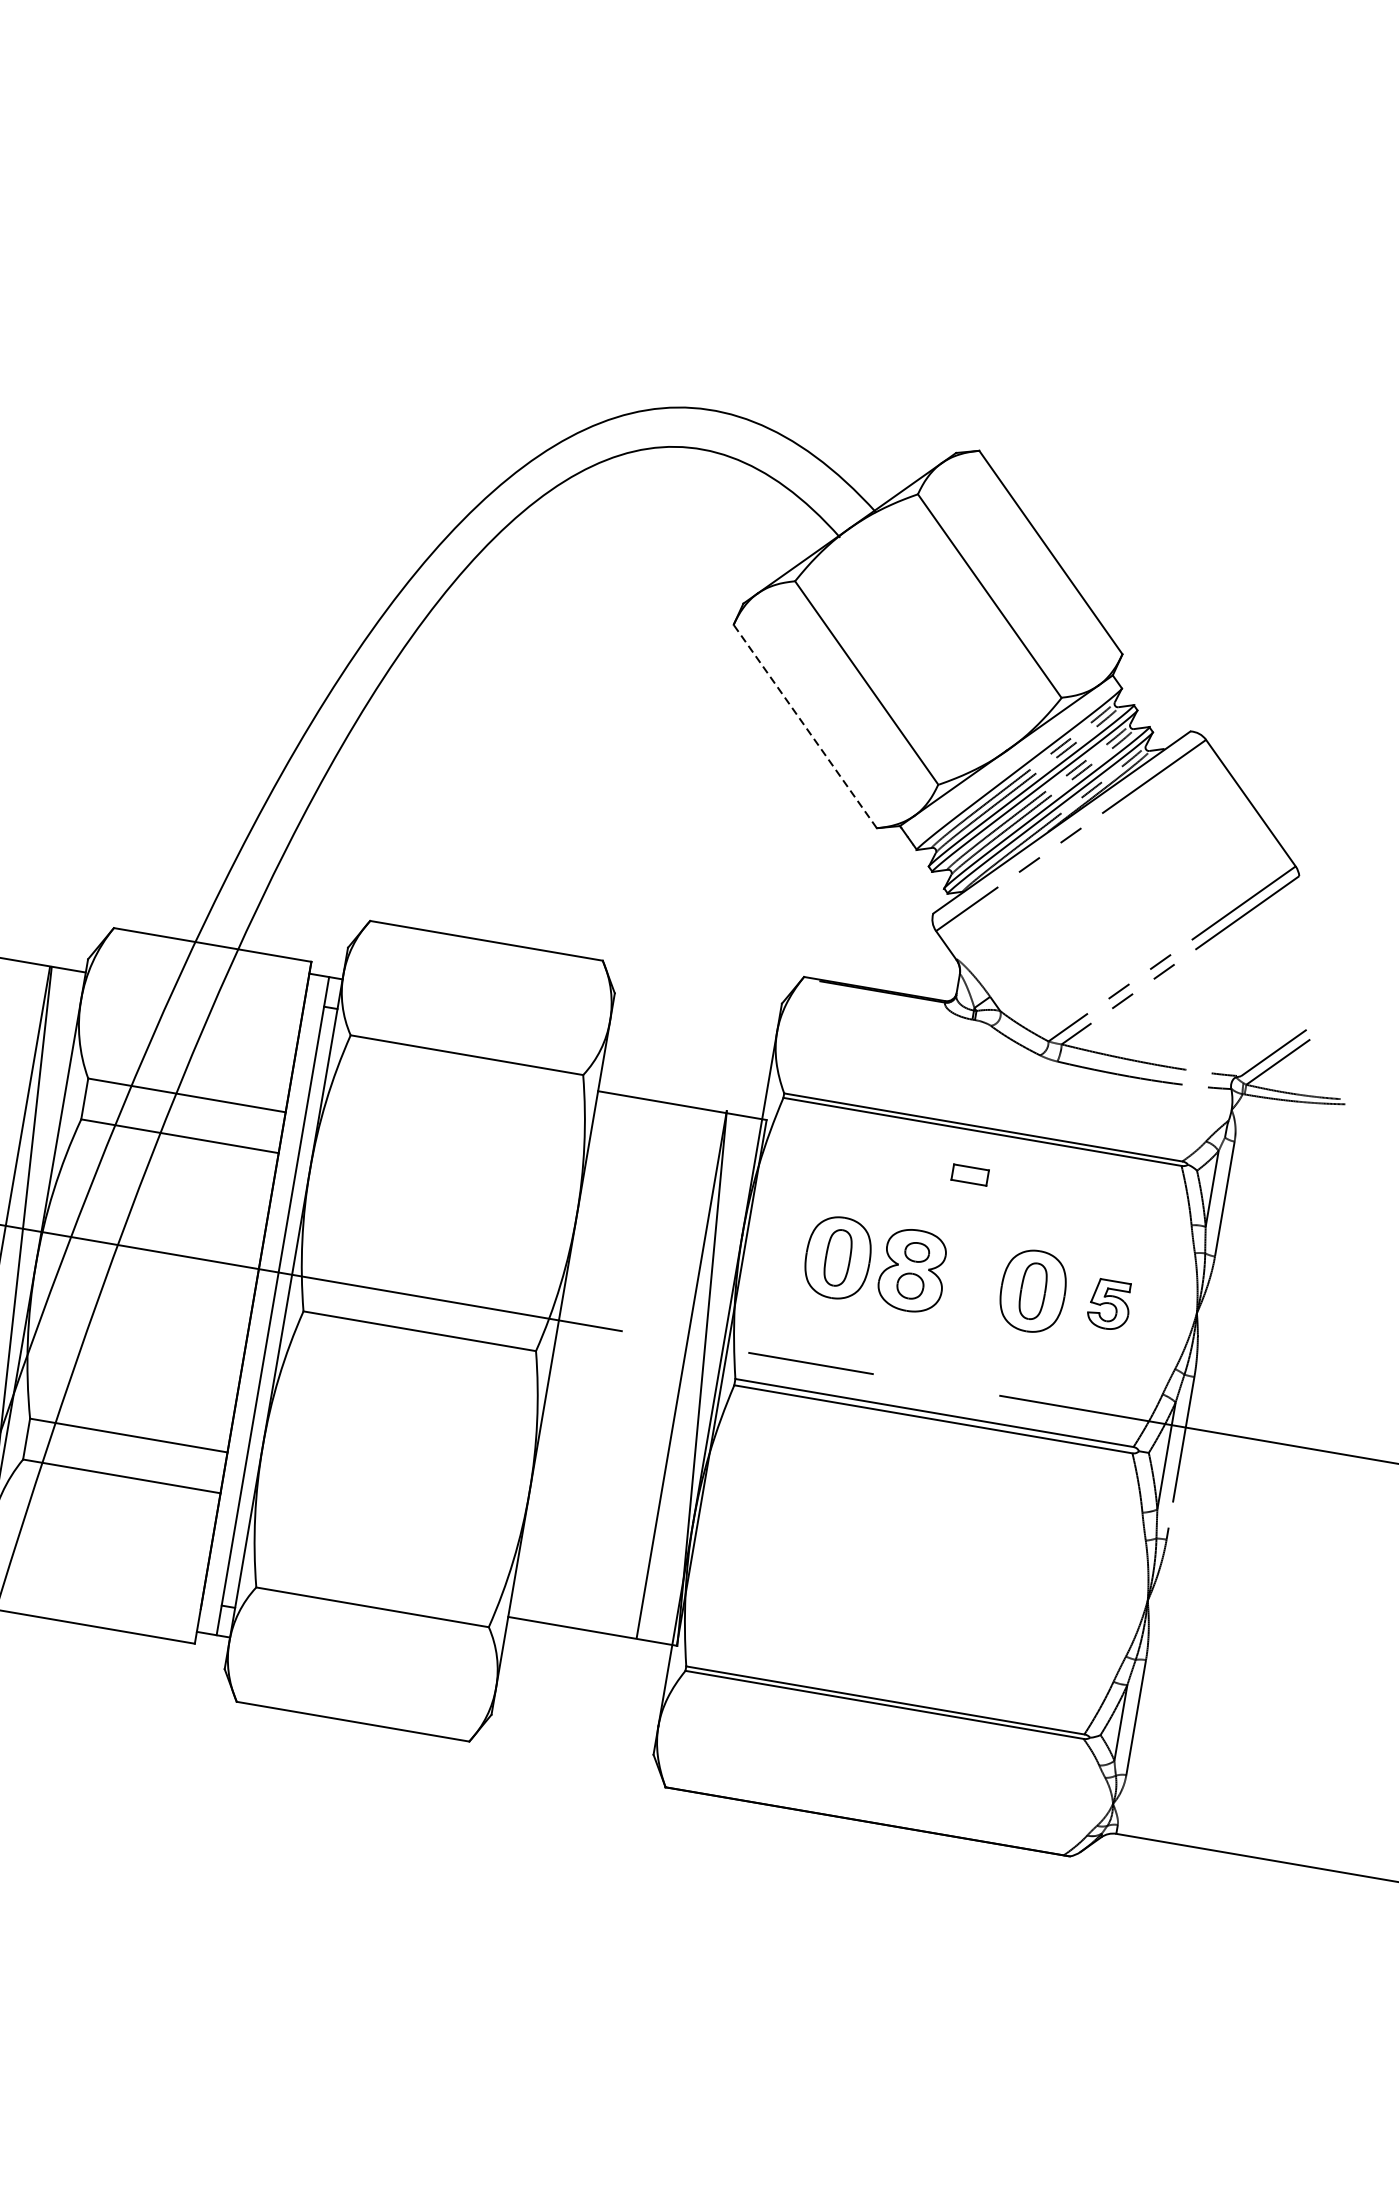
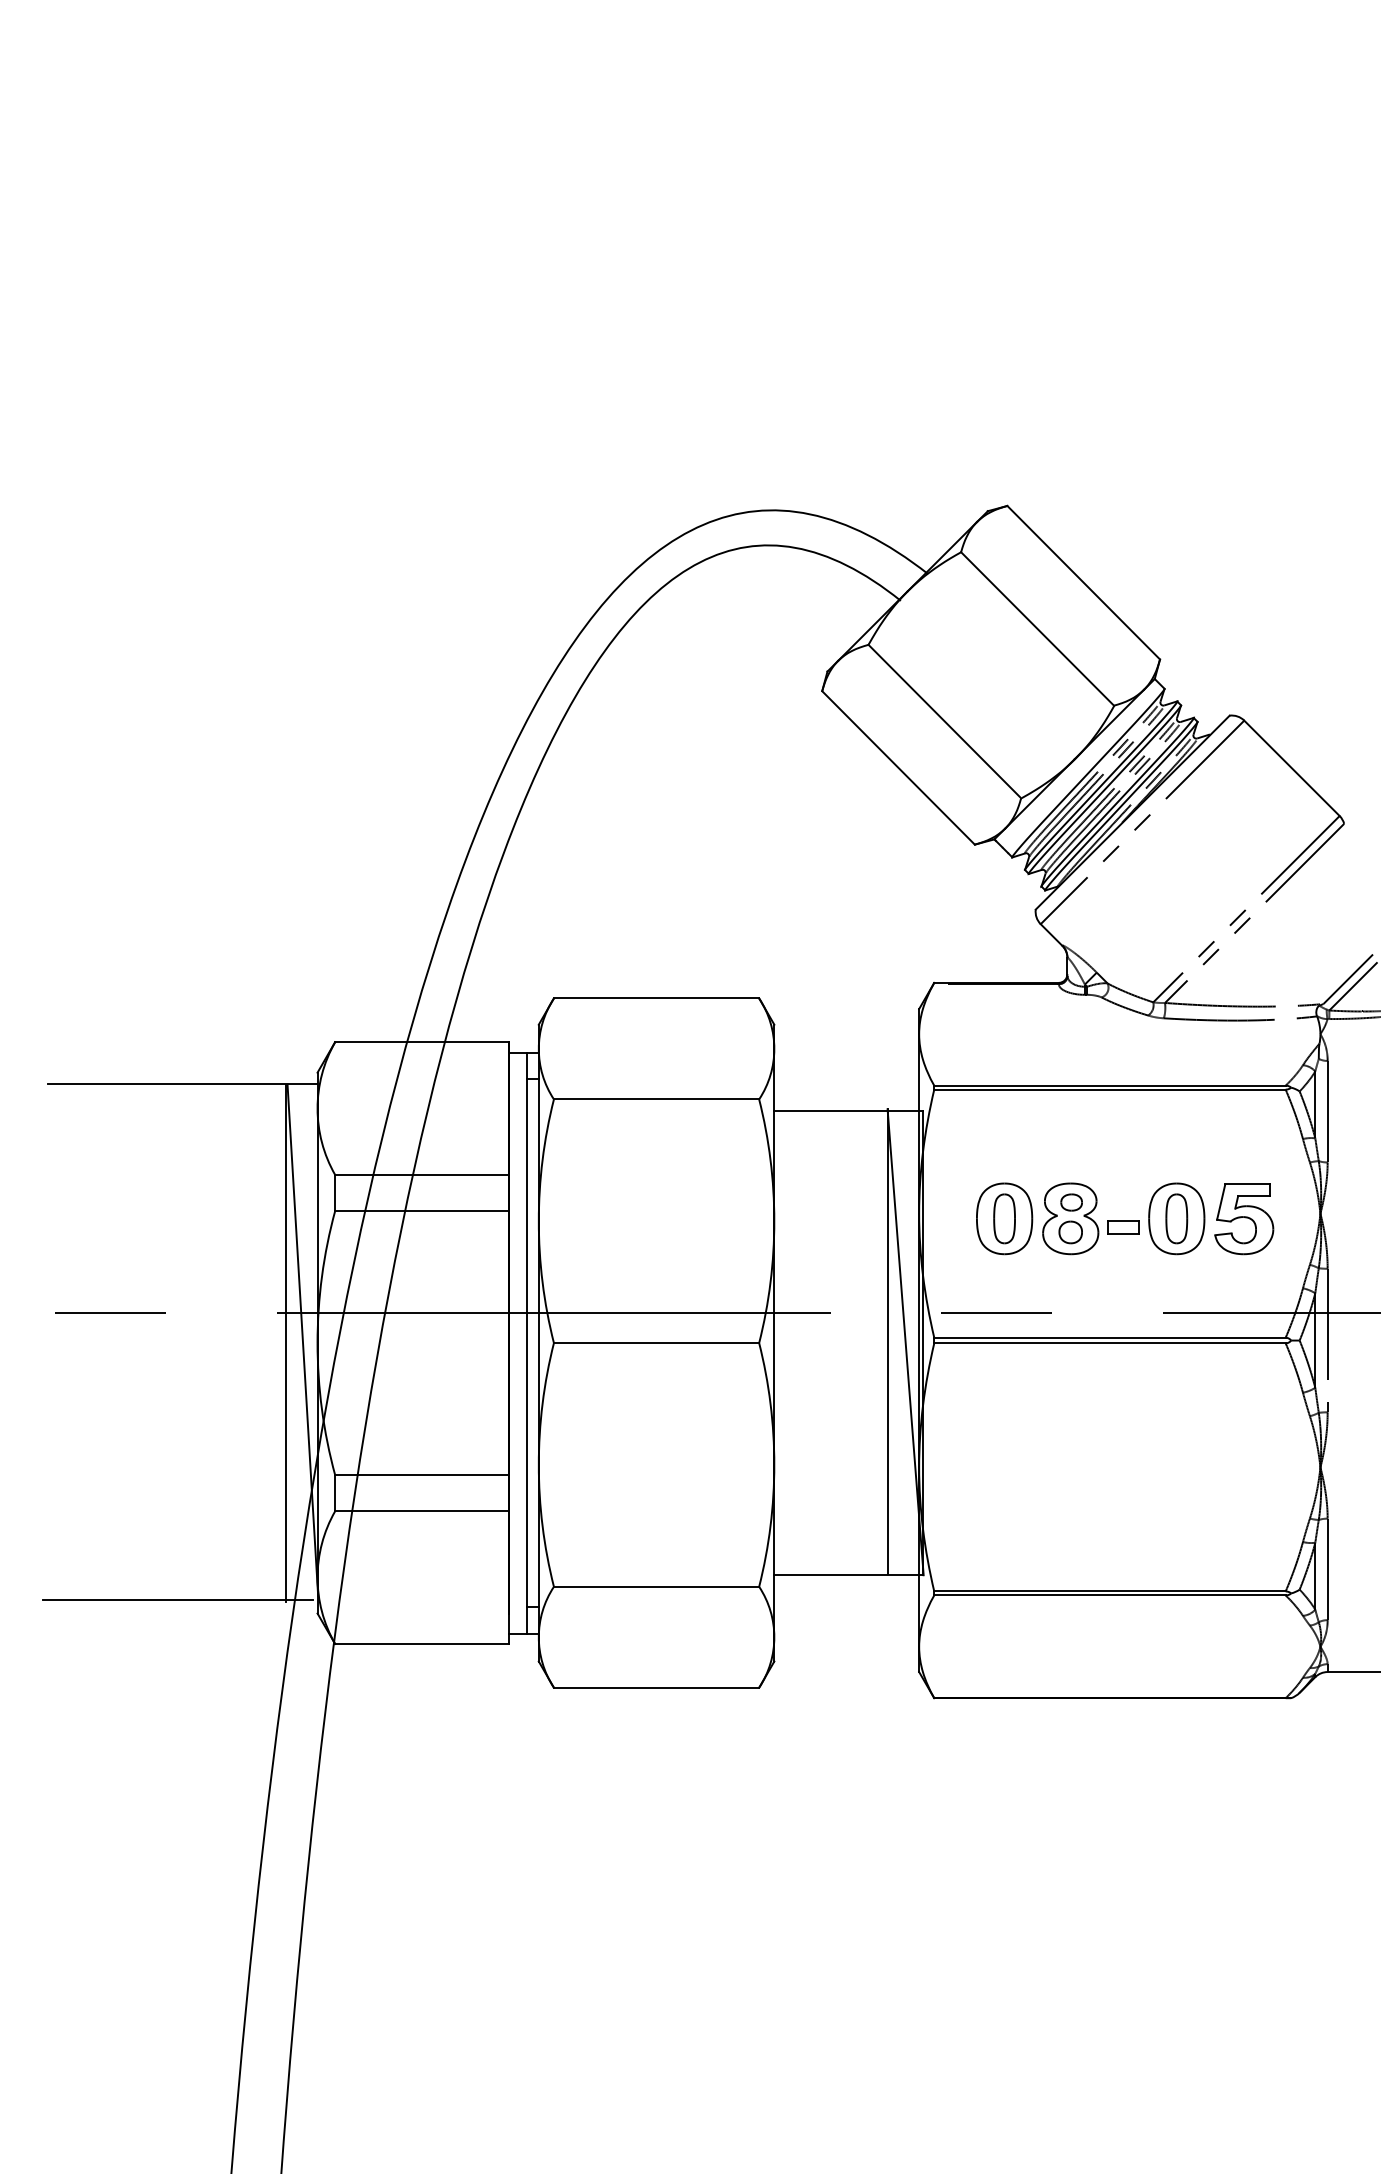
line: (805, 726) -> (898, 767), dashed -> solid
part: (969, 1175) -> (1123, 1227), moved
part: (1109, 1305) -> (1244, 1219), size x1.67

